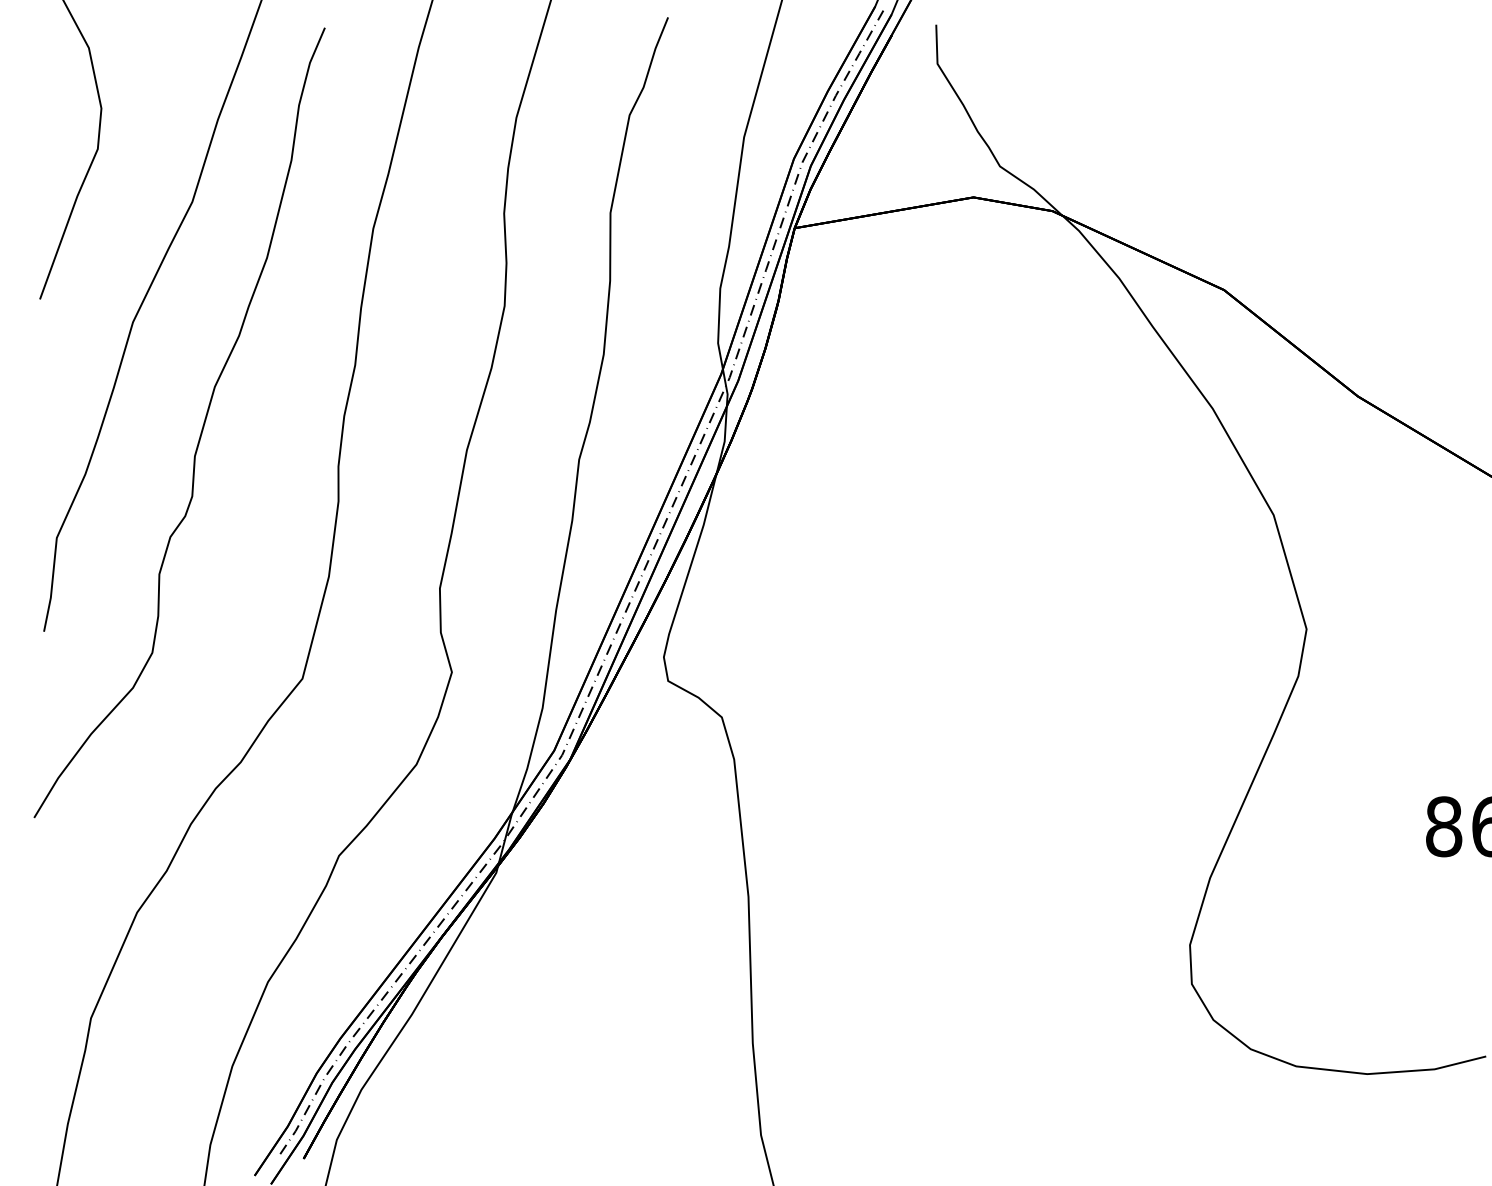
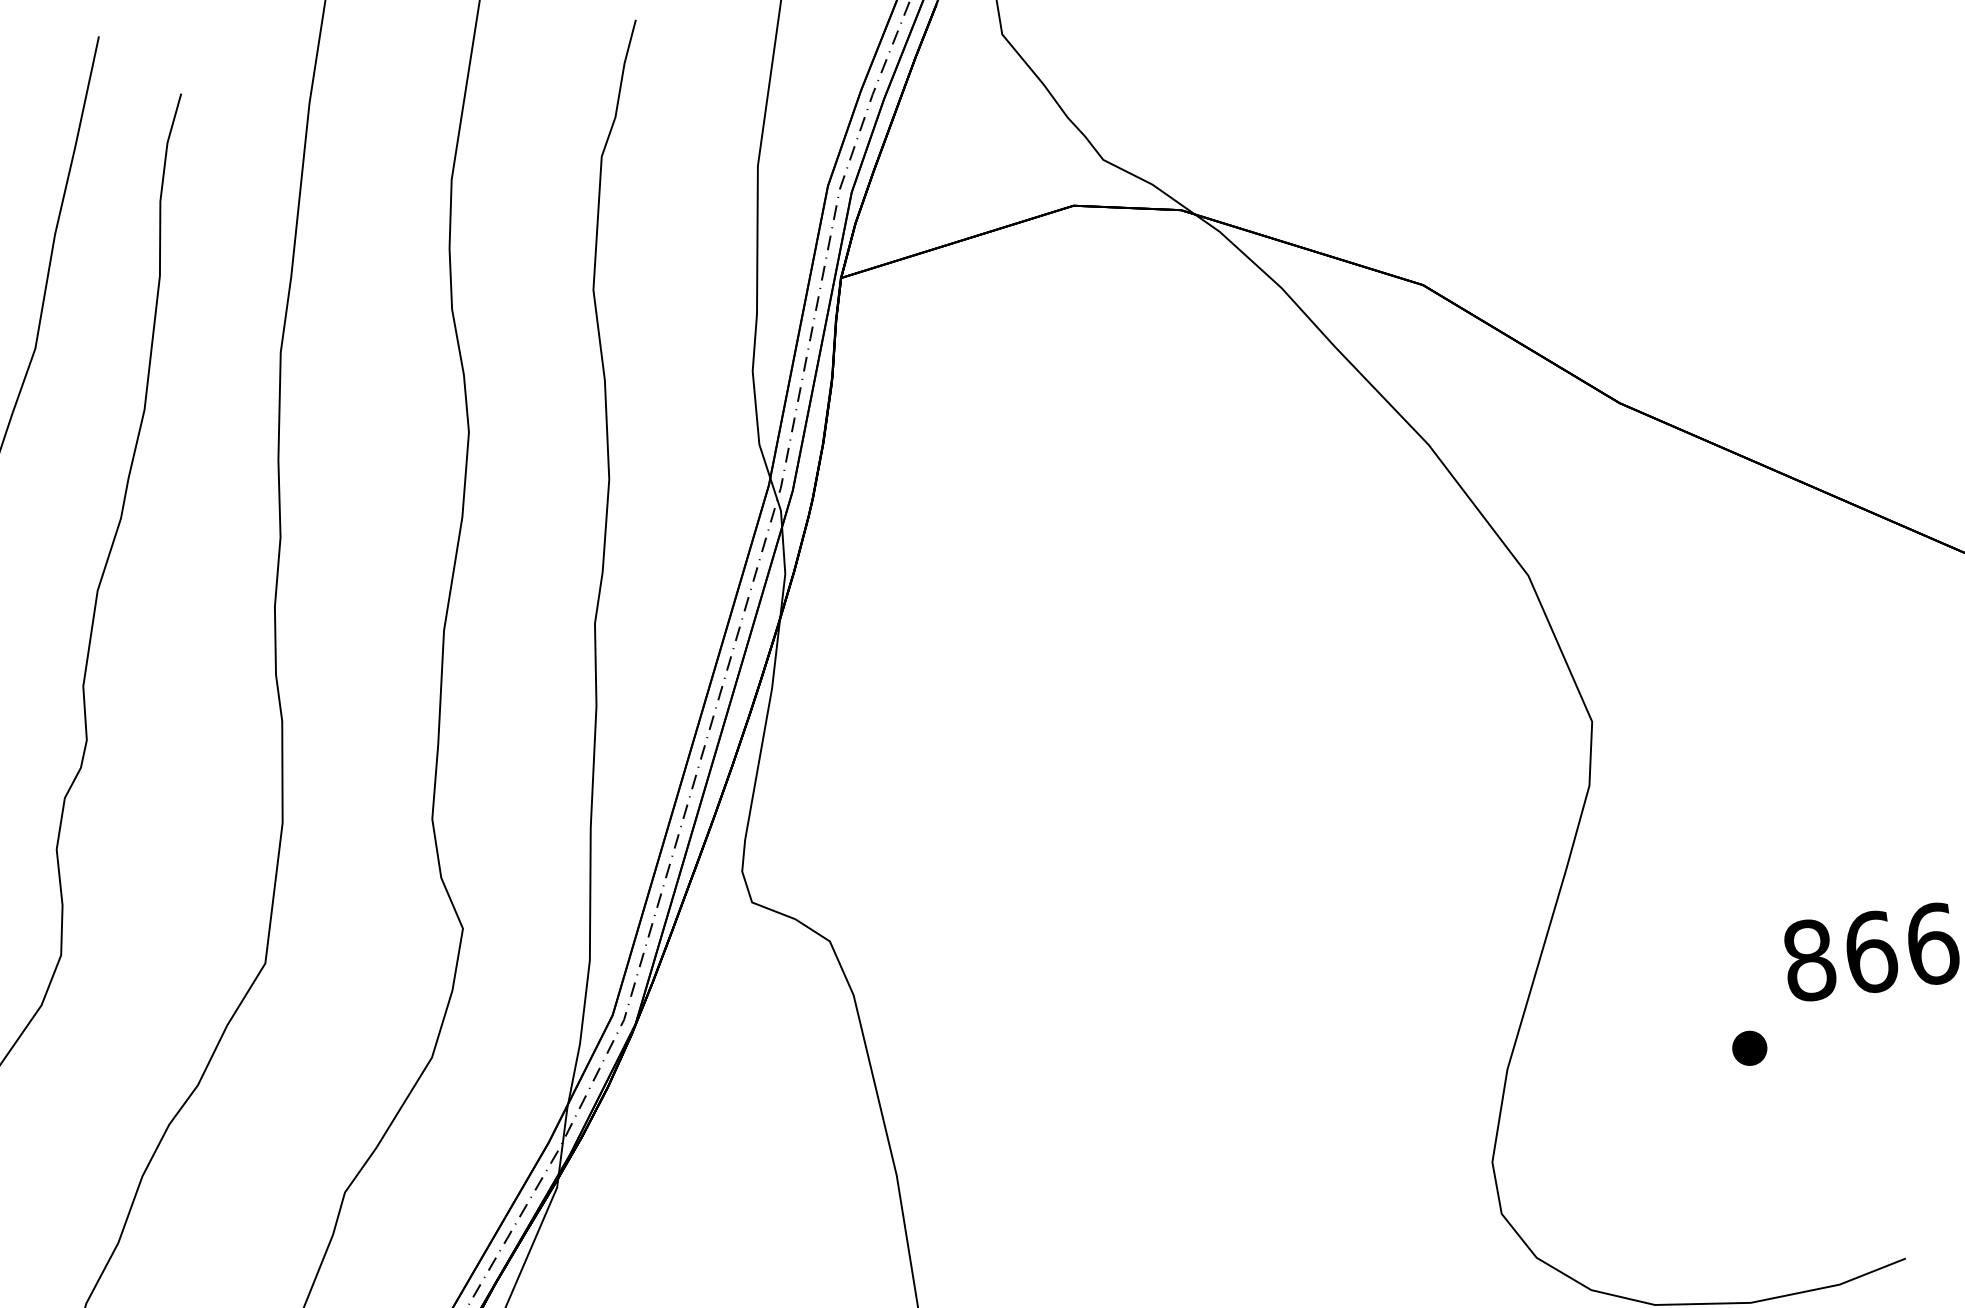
part: (1391, 885) -> (1749, 1047), added

